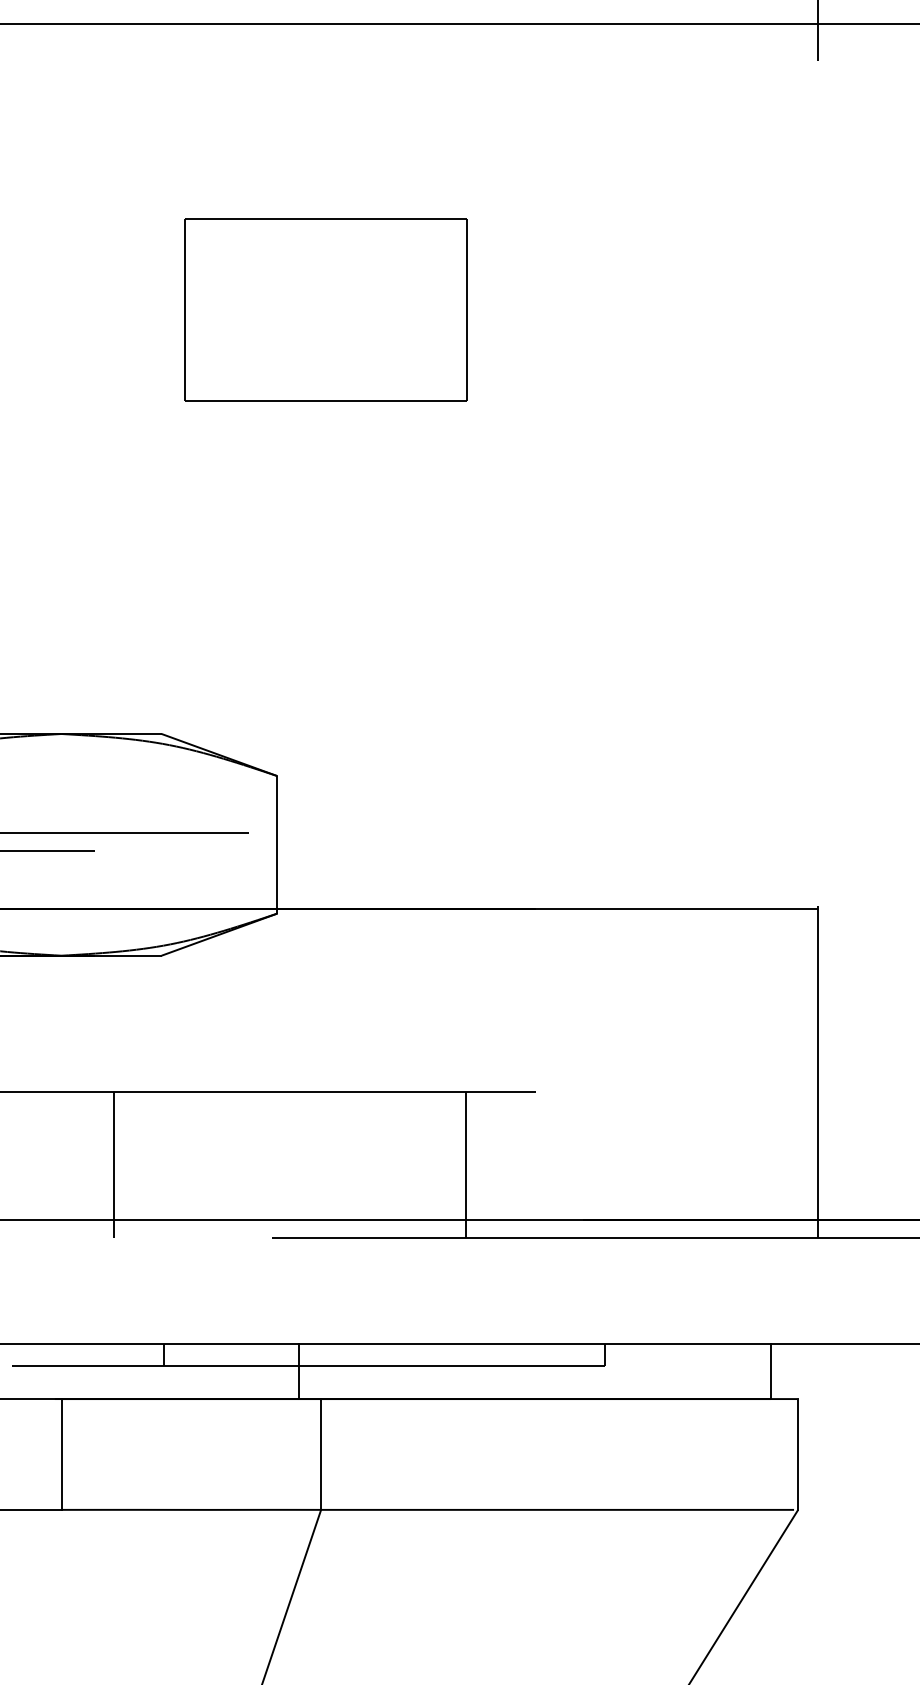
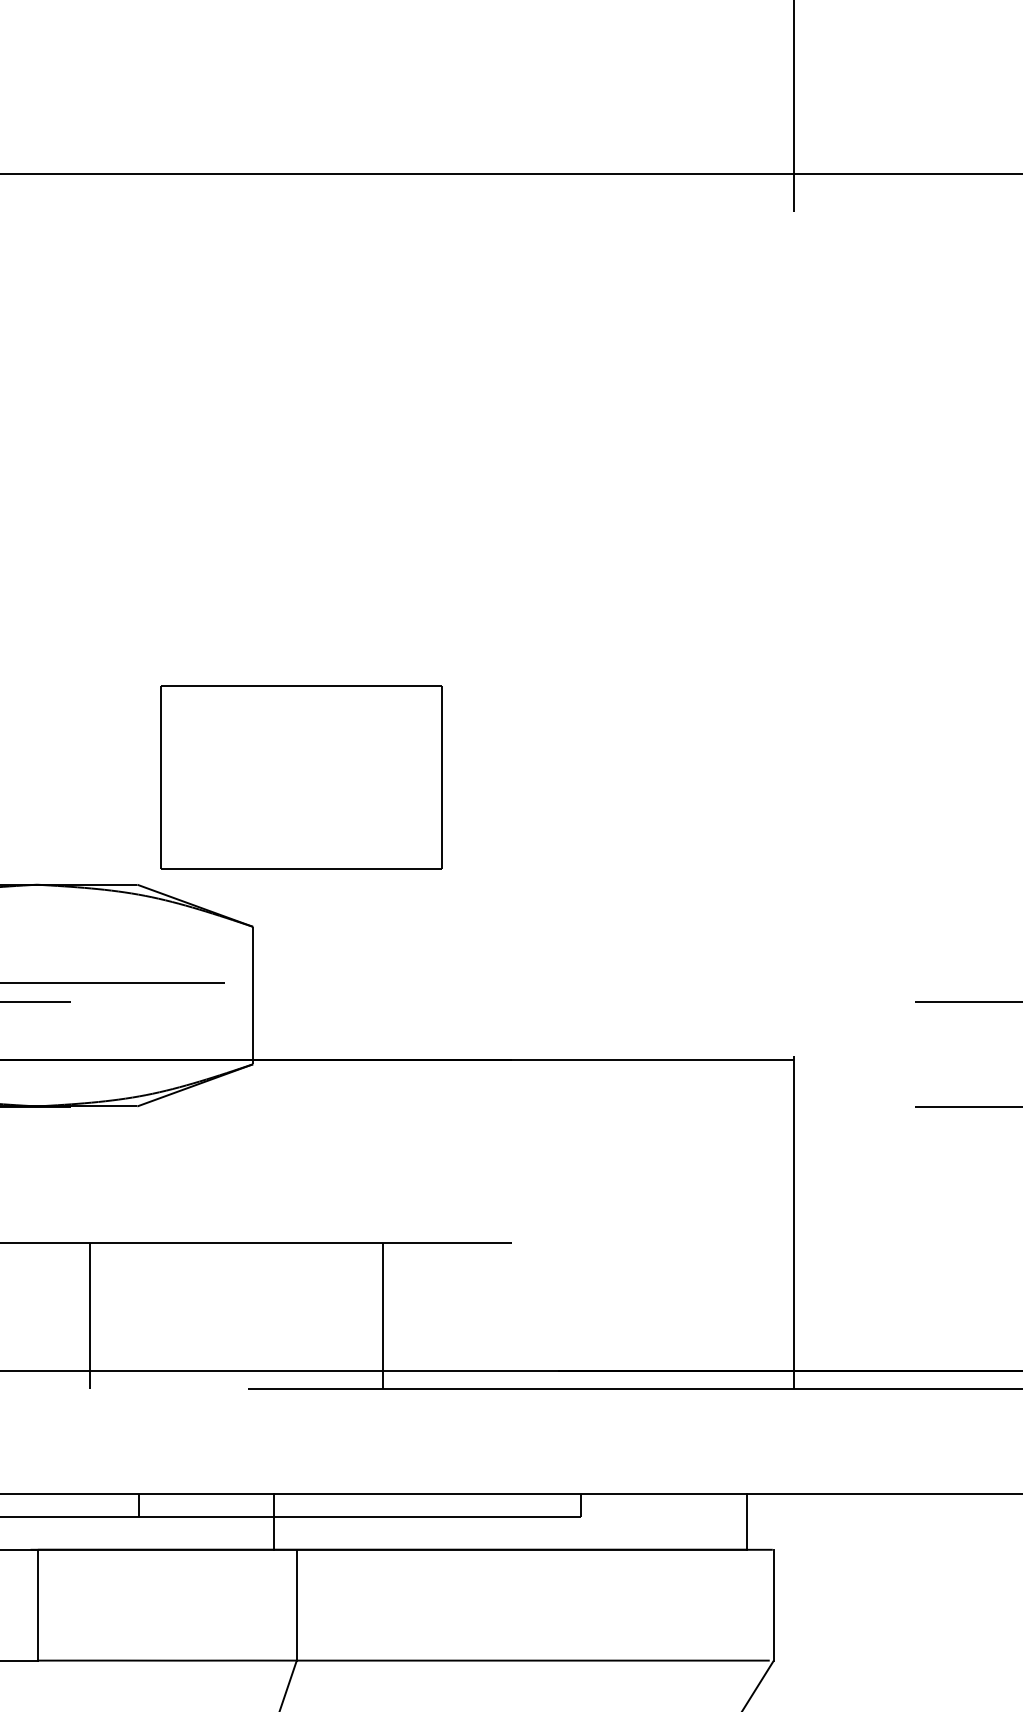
part: (325, 309) -> (301, 777), moved
line: (465, 1164) -> (382, 1315), moved

